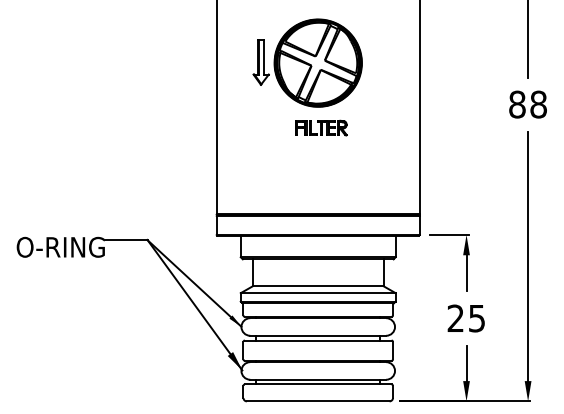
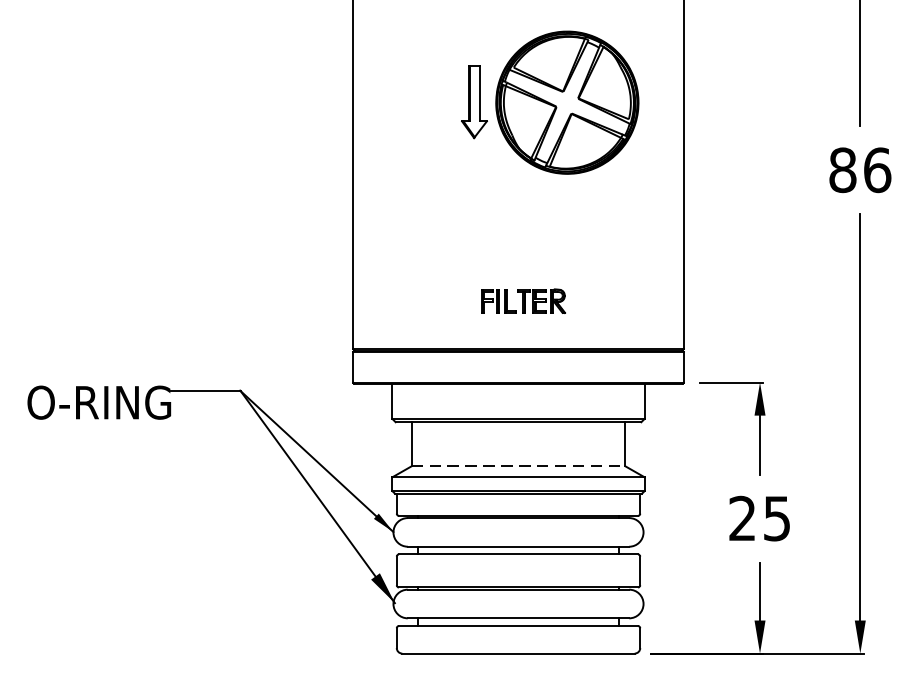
part: (307, 62) -> (549, 101), moved
text: (538, 104) -> (877, 170), 88 -> 86
part: (321, 127) -> (523, 300), moved
line: (318, 286) -> (518, 466), solid -> dashed

